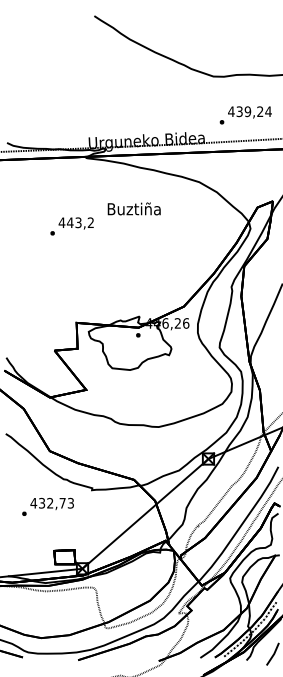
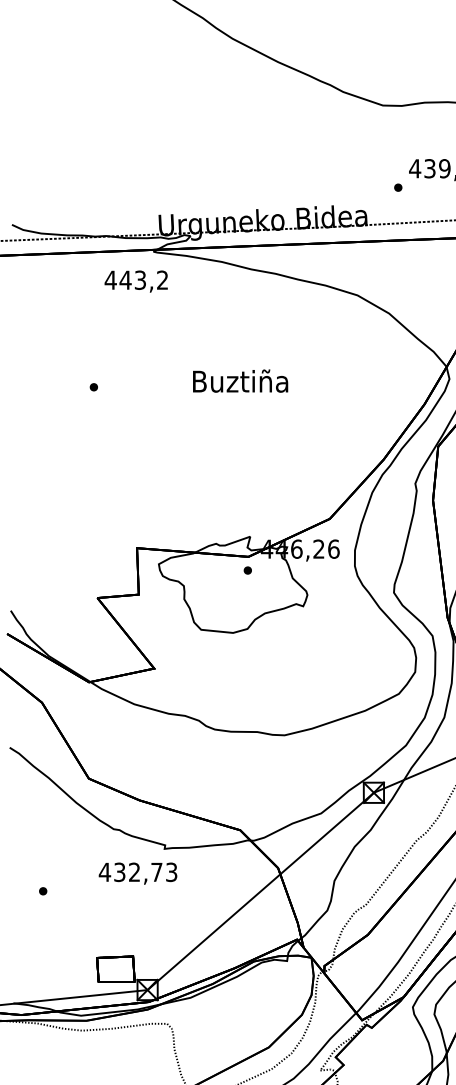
text: (133, 208) -> (239, 380), moved
text: (75, 223) -> (134, 281), moved
text: (51, 503) -> (136, 872), moved

